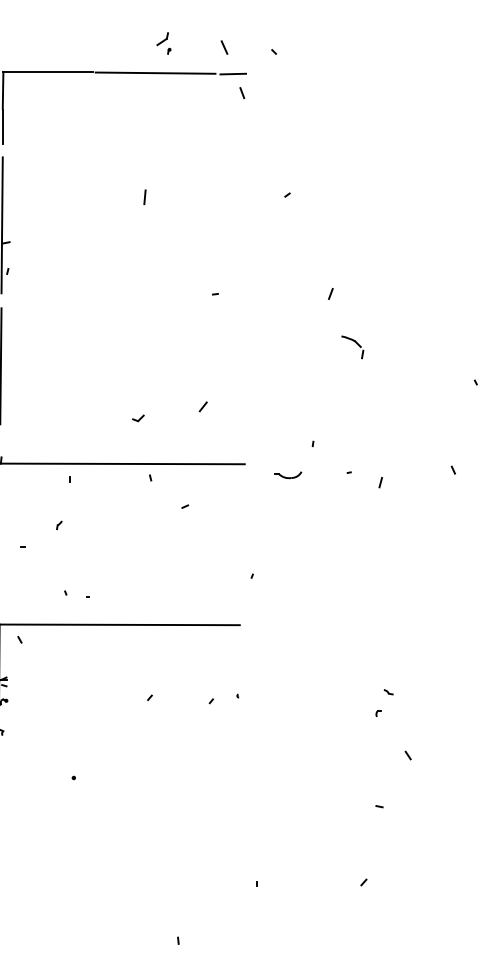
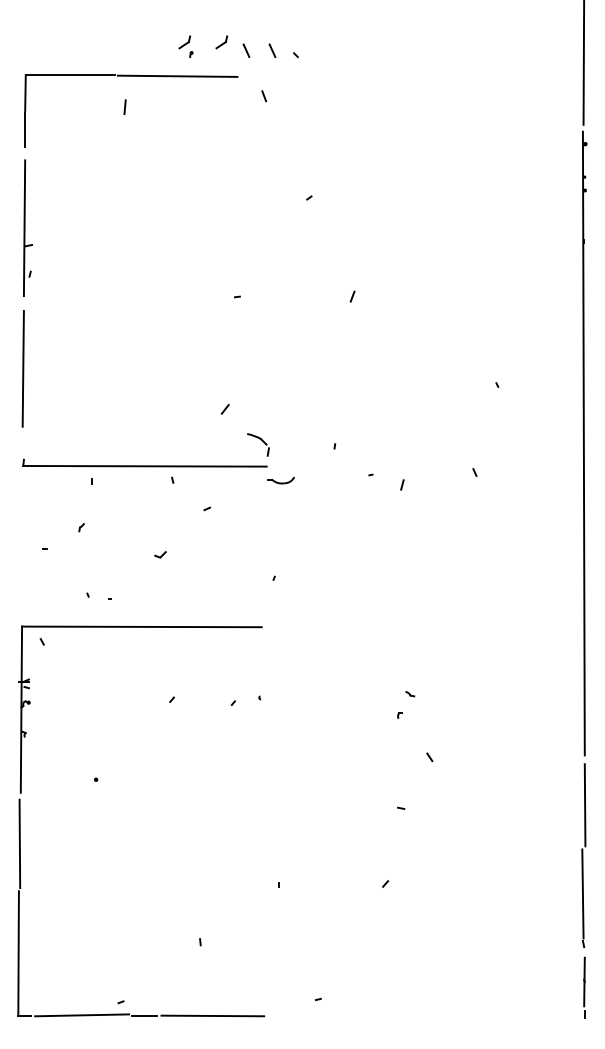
part: (199, 39) -> (221, 42), added
line: (250, 47) -> (272, 50), added
line: (232, 73) -> (254, 76), removed
line: (144, 196) -> (124, 106), moved
part: (352, 346) -> (258, 444), moved
part: (138, 418) -> (160, 554), moved
part: (287, 475) -> (280, 480), moved

